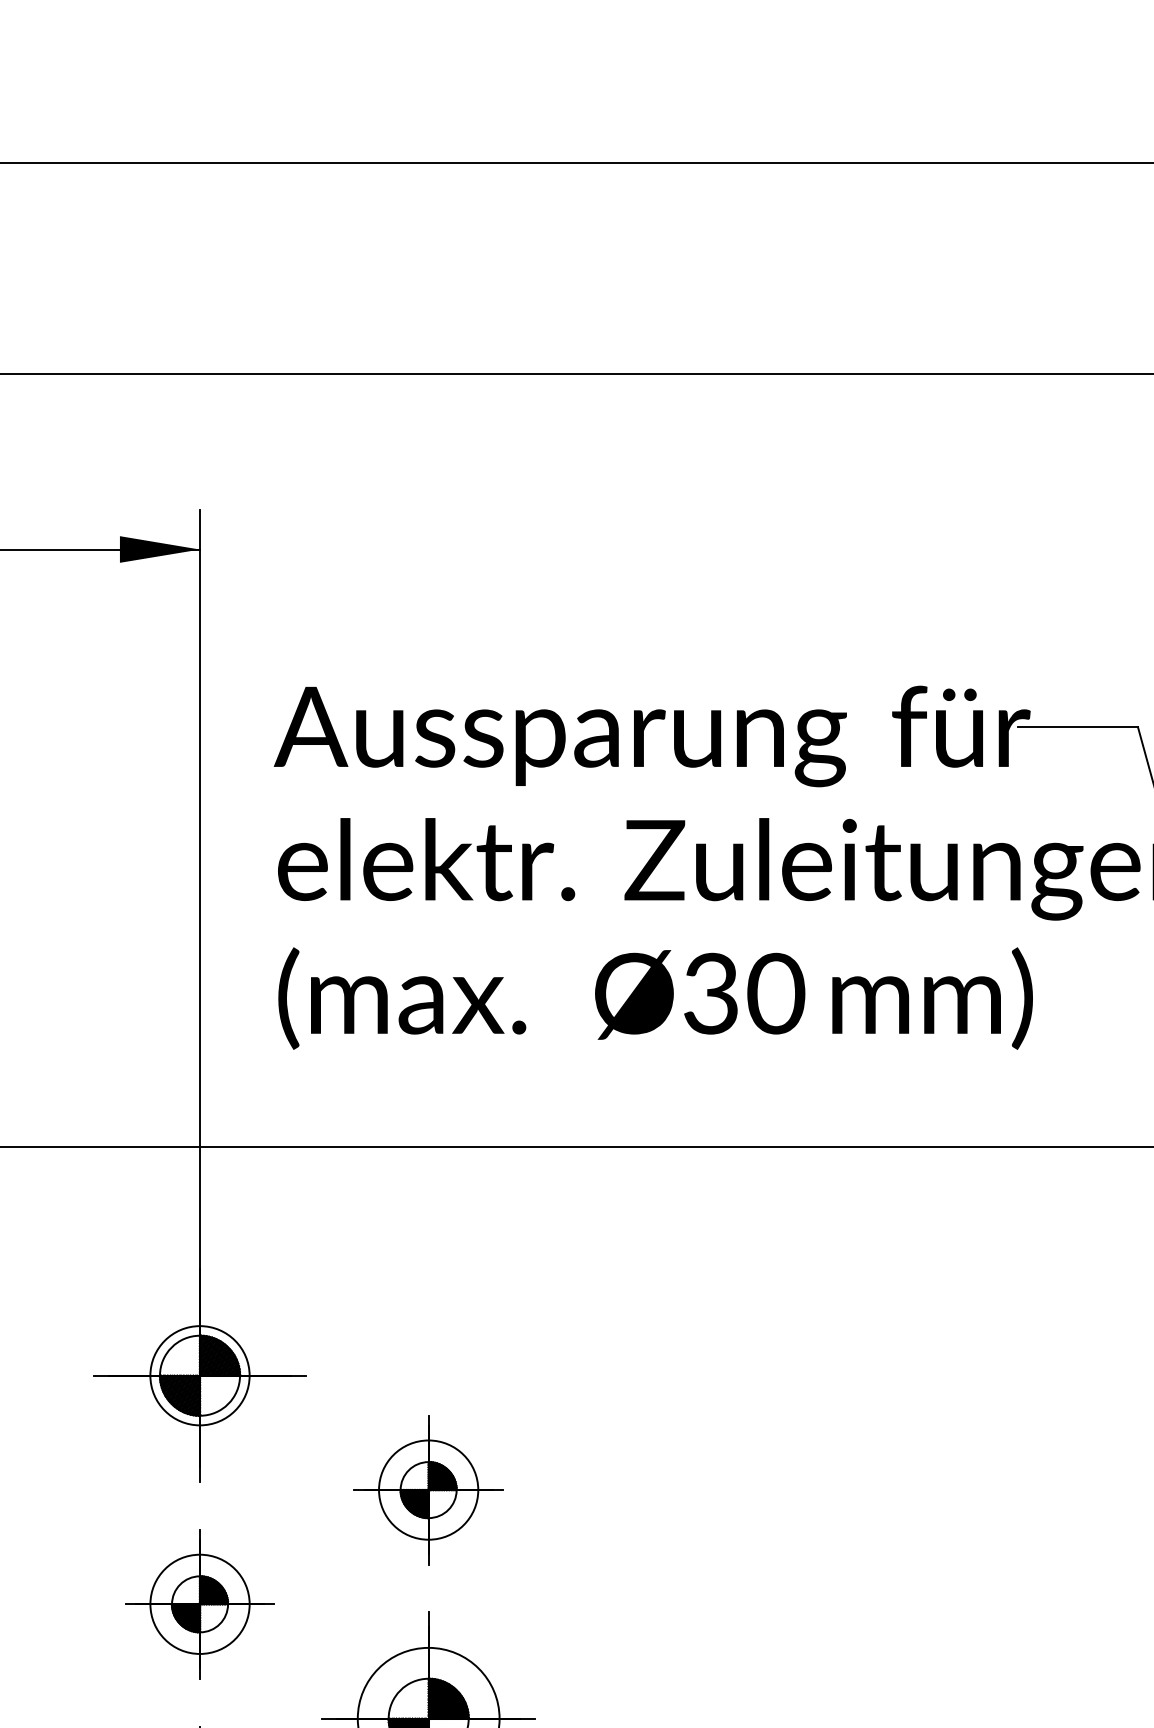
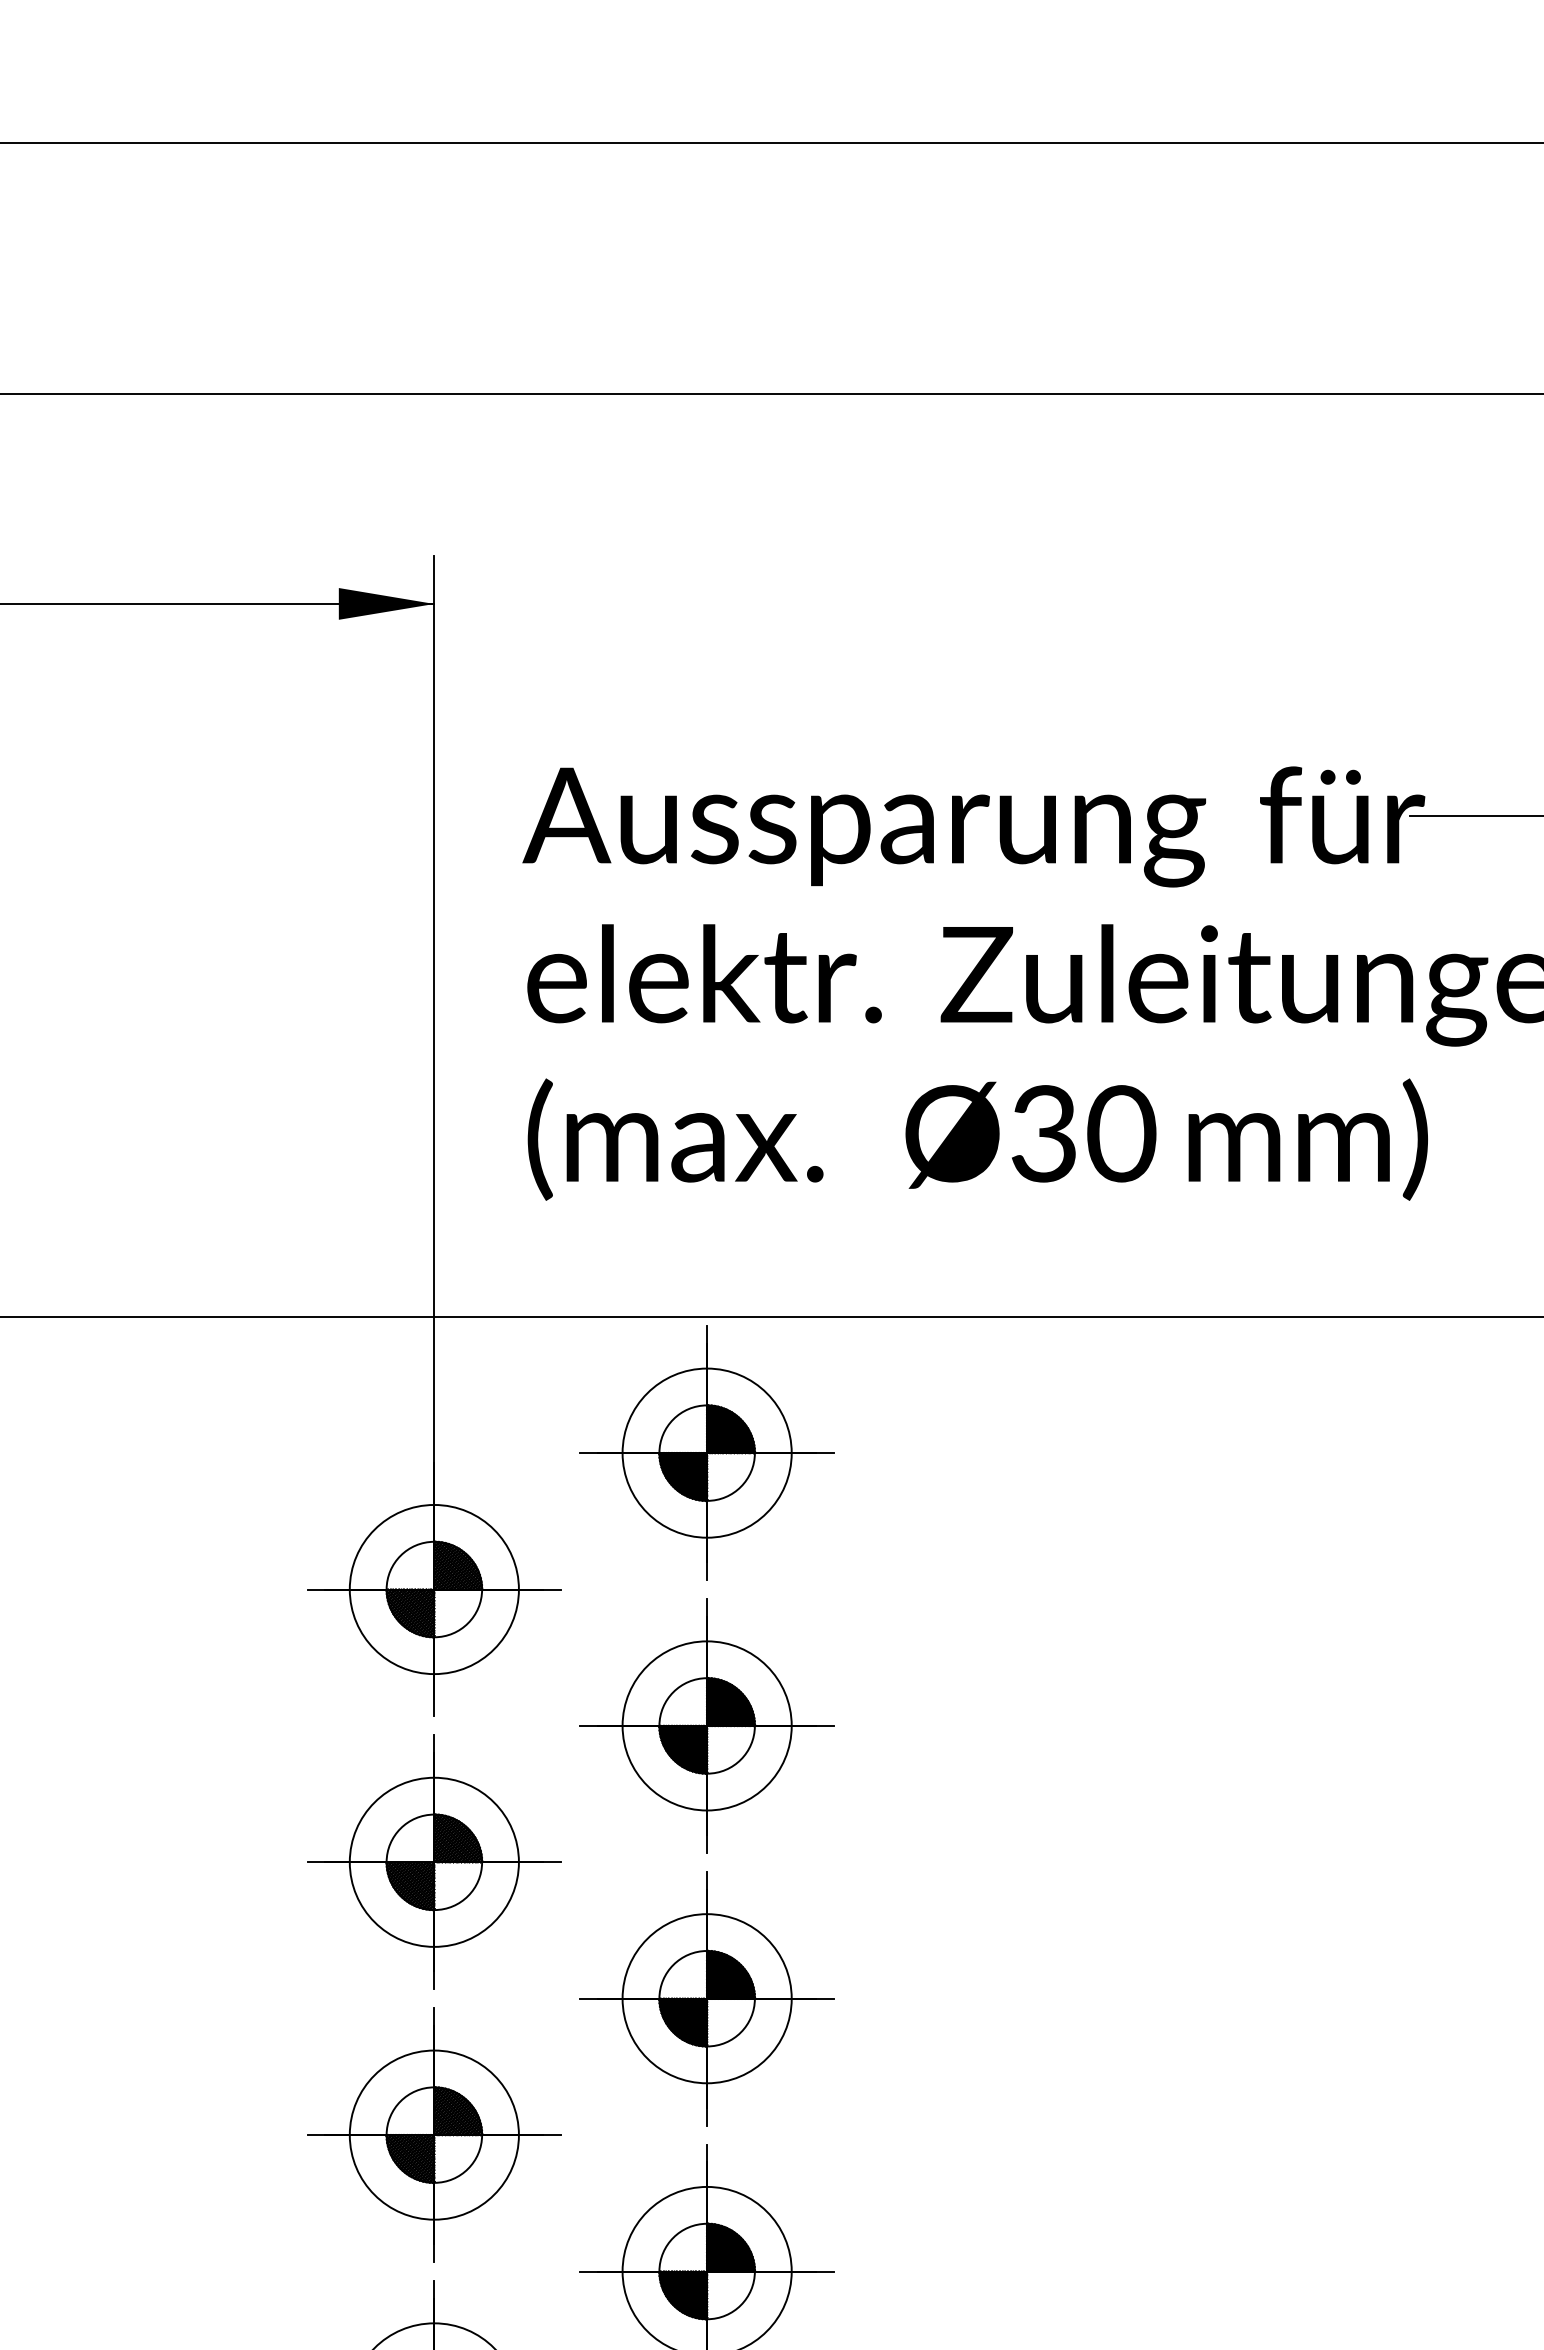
part: (428, 1260) -> (706, 1452), added
circle: (199, 1375) -> (433, 1589), size x1.43
part: (428, 1489) -> (706, 1725), size x1.43
part: (200, 1603) -> (434, 1861), size x1.43

